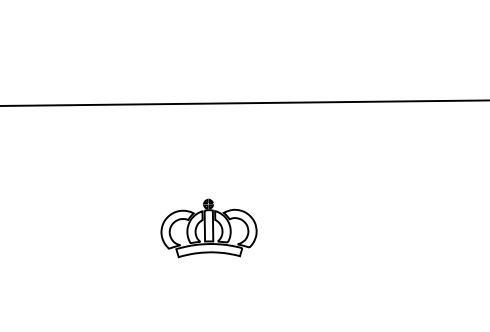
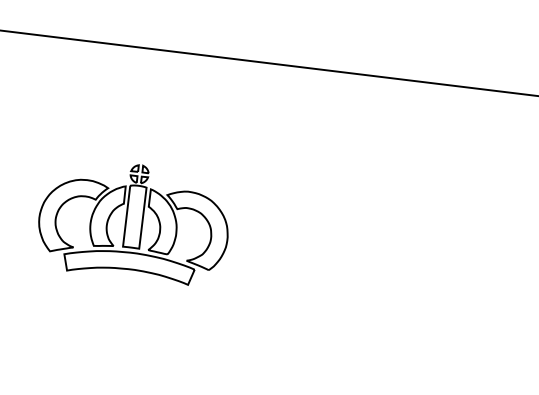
part: (208, 228) -> (133, 221), size x1.43

